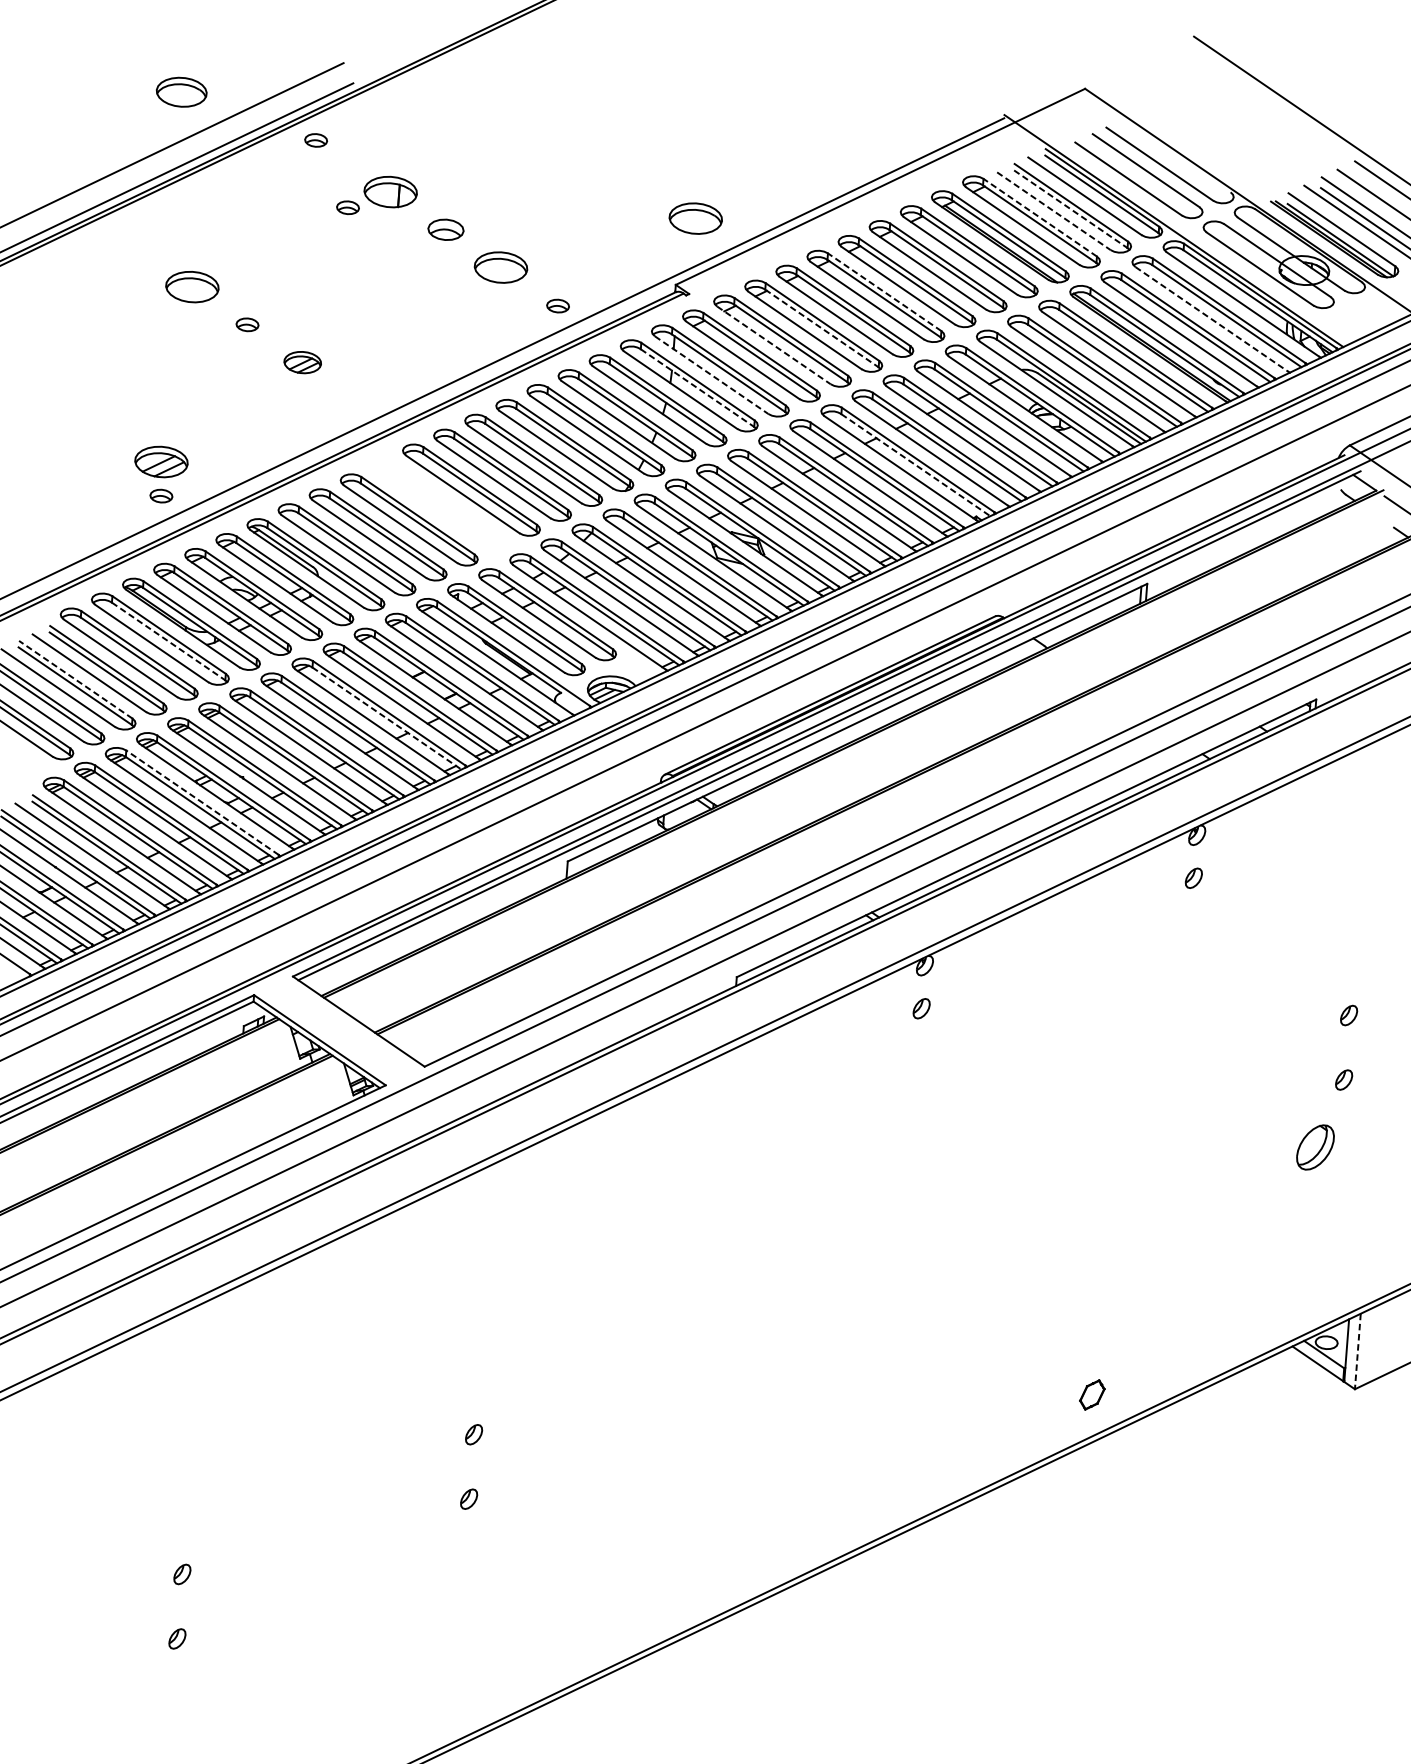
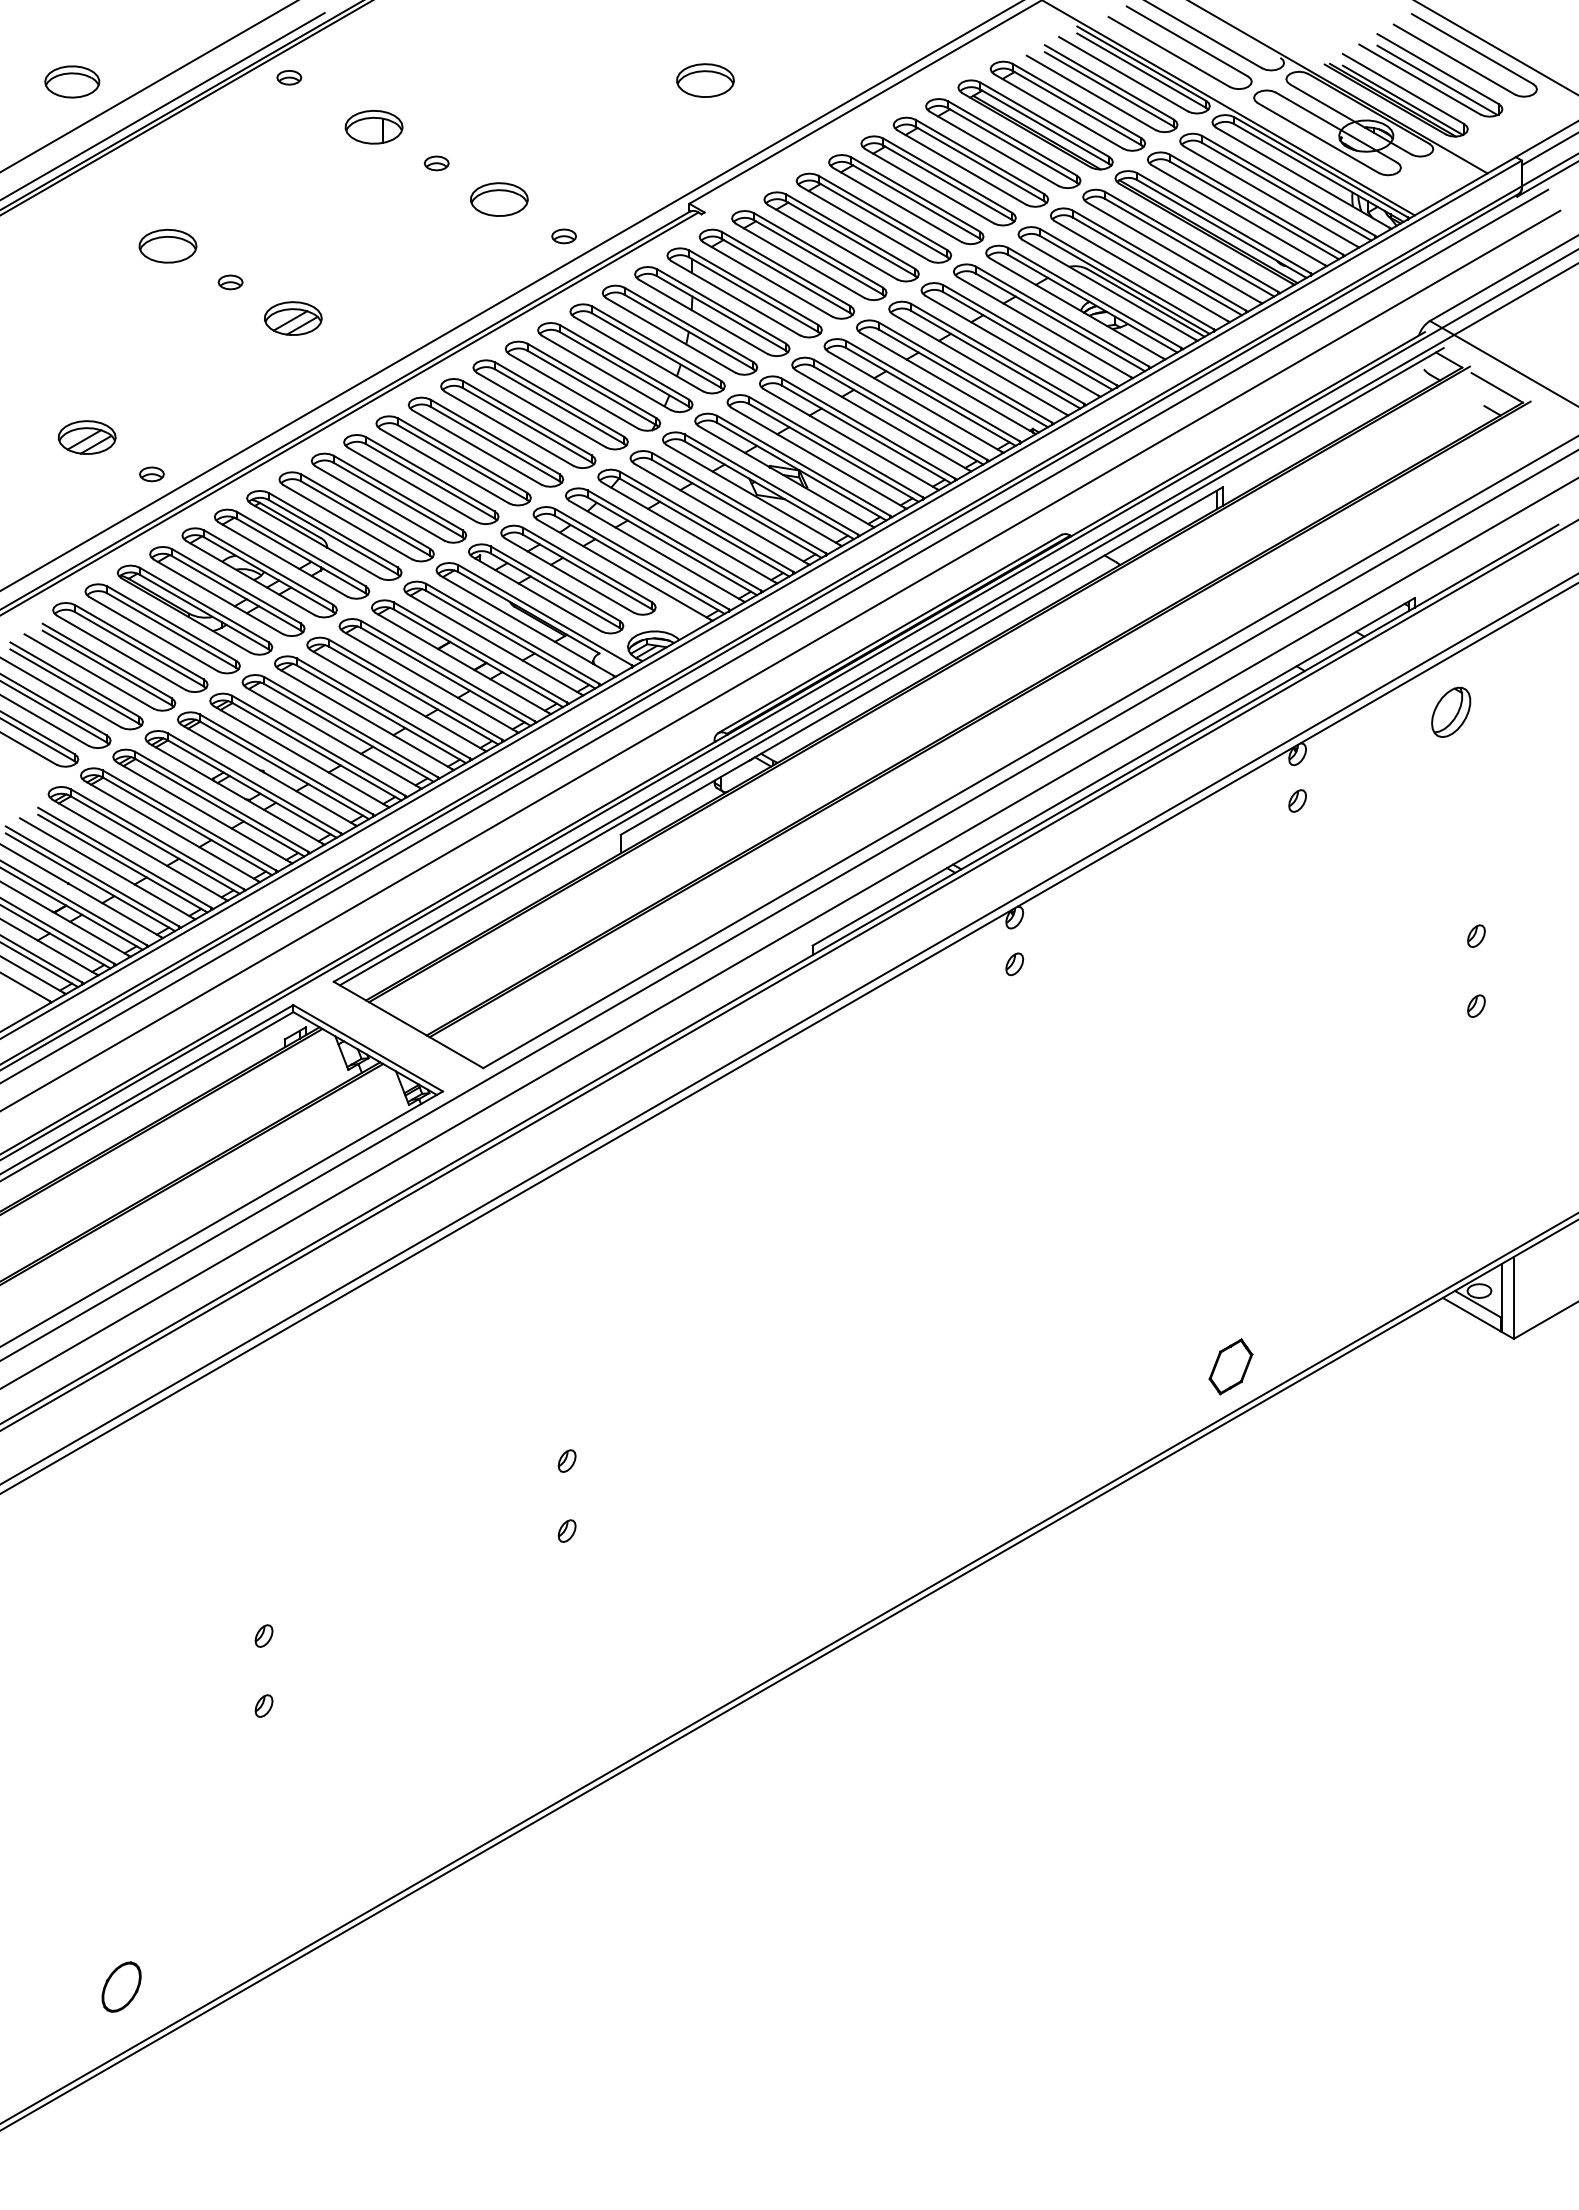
part: (181, 91) -> (72, 81), moved
part: (348, 207) -> (329, 147), removed
line: (1070, 209) -> (1109, 89), dashed -> solid
line: (1054, 211) -> (1091, 93), dashed -> solid
line: (1039, 217) -> (1076, 100), dashed -> solid
part: (695, 218) -> (705, 80), moved
part: (445, 229) -> (436, 163), size x0.62
line: (883, 292) -> (914, 194), dashed -> solid
line: (1211, 319) -> (1270, 196), dashed -> solid
line: (822, 328) -> (851, 238), dashed -> solid
line: (774, 345) -> (800, 261), dashed -> solid
part: (302, 362) -> (293, 318), size x1.43
line: (711, 375) -> (735, 298), dashed -> solid
line: (697, 388) -> (721, 313), dashed -> solid
part: (160, 461) -> (86, 437), moved
line: (915, 465) -> (963, 378), dashed -> solid
part: (440, 504) -> (453, 460), added
line: (169, 641) -> (172, 630), dashed -> solid
line: (75, 679) -> (74, 679), dashed -> solid
line: (386, 718) -> (413, 695), dashed -> solid
line: (202, 802) -> (221, 801), dashed -> solid
part: (1315, 1146) -> (1451, 711), moved
line: (1357, 1351) -> (1513, 1297), dashed -> solid
part: (1091, 1394) -> (1230, 1366), size x1.67

